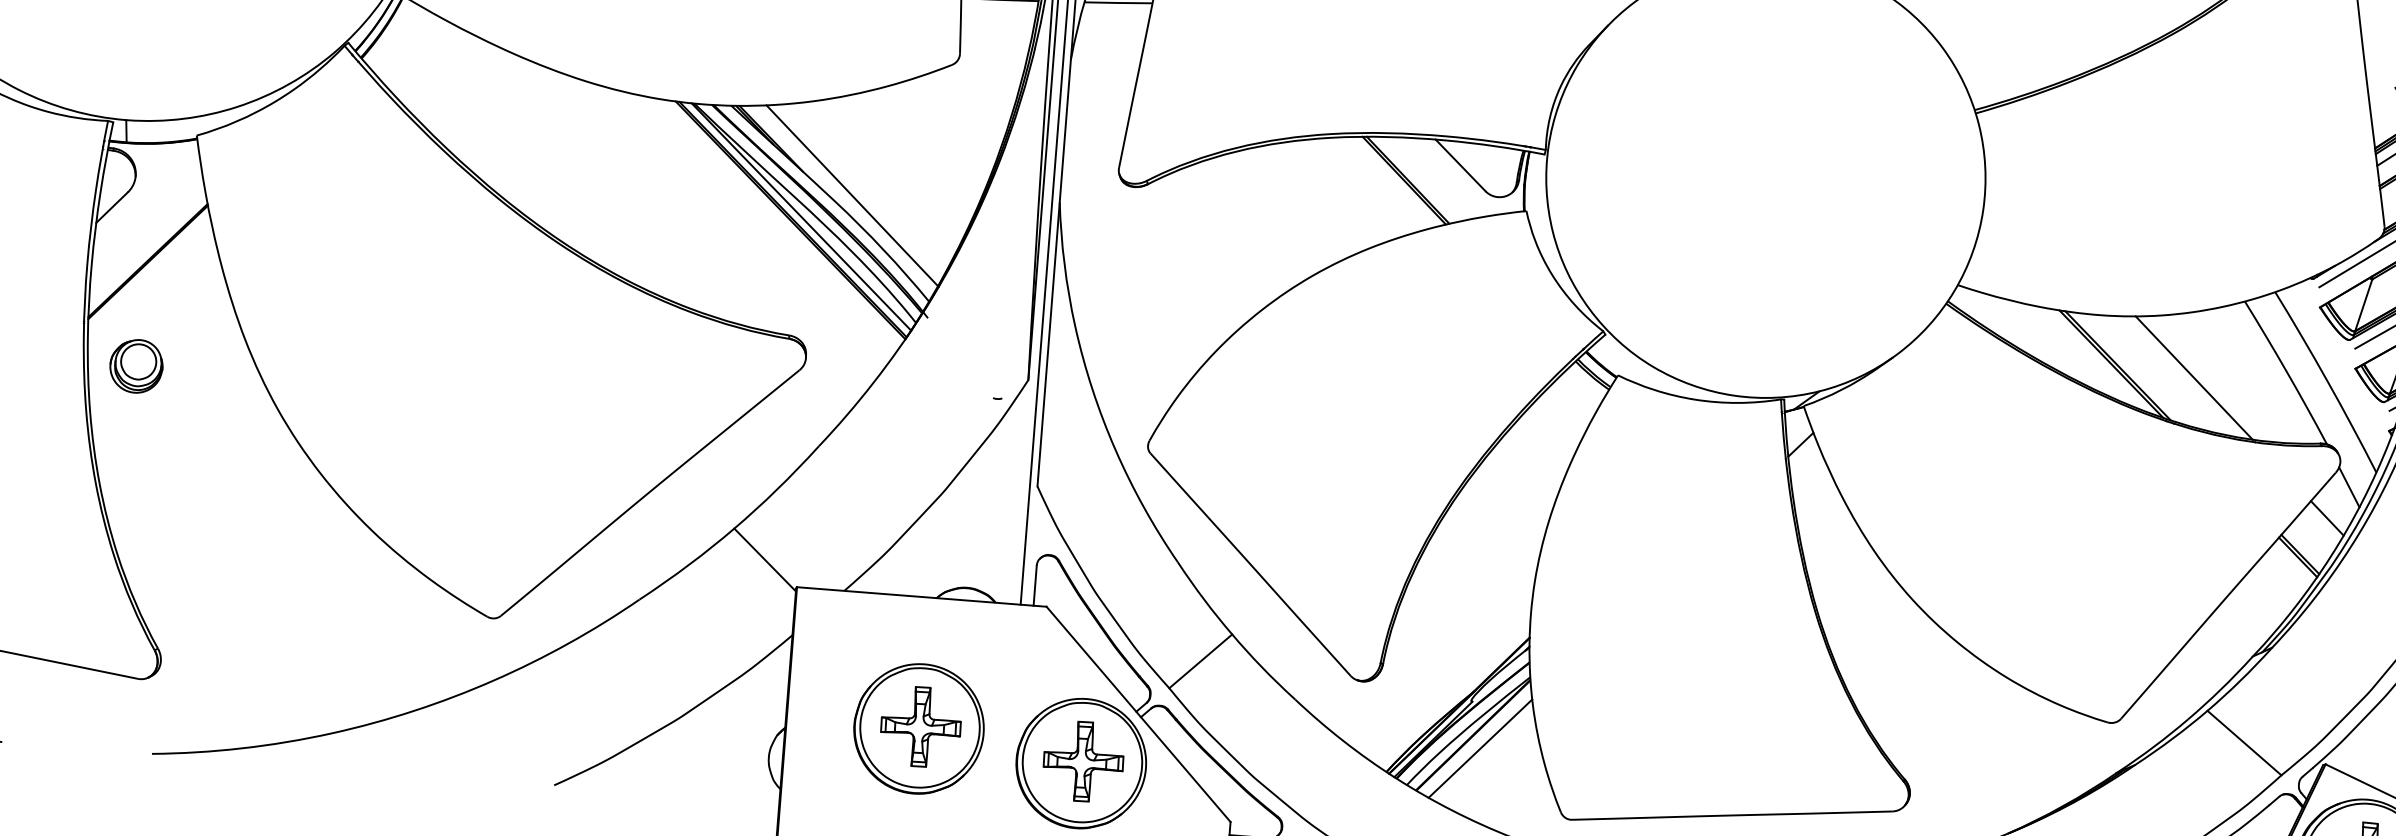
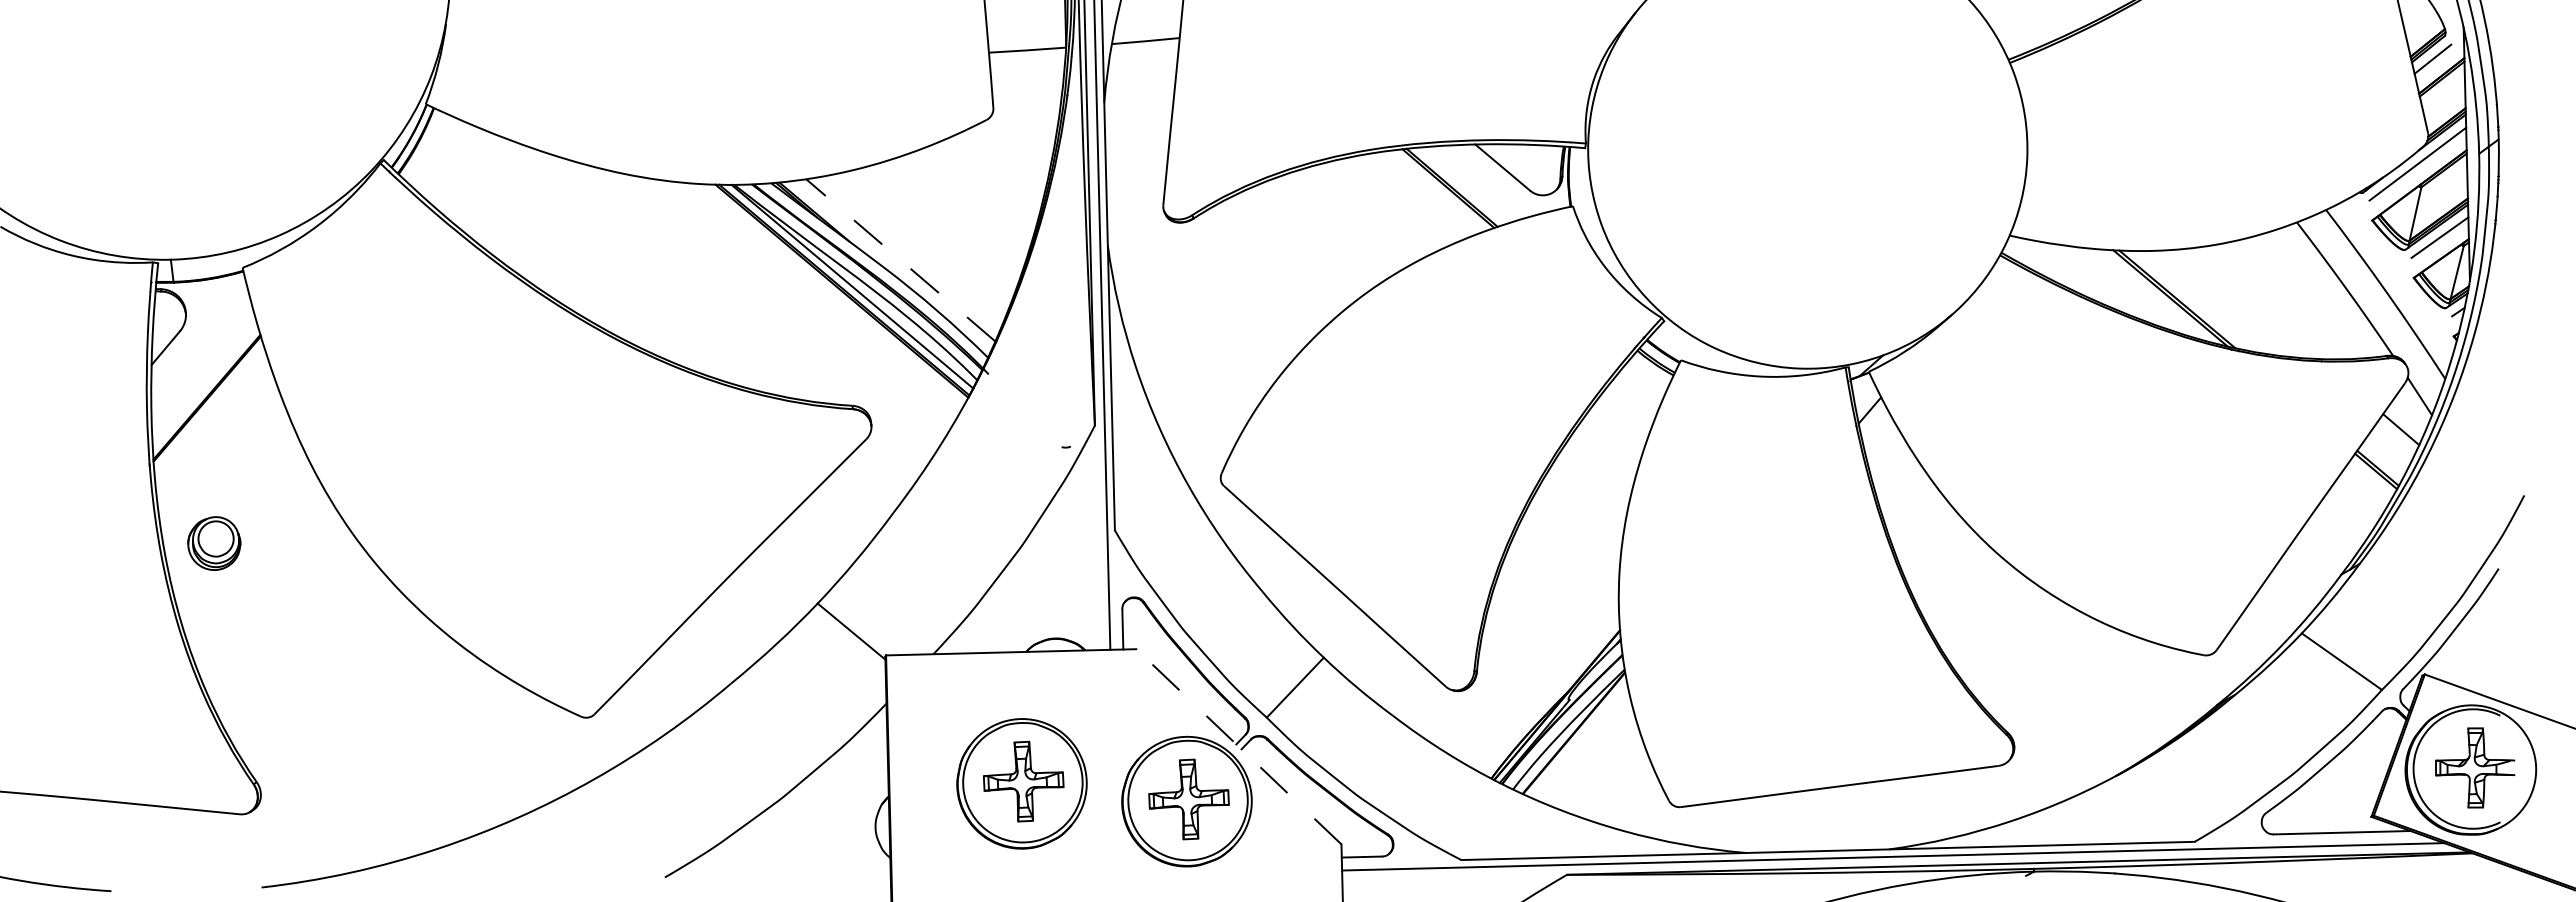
line: (851, 195) -> (900, 260), solid -> dashed
part: (136, 366) -> (214, 543), moved
line: (2193, 377) -> (2253, 303), removed
line: (1138, 714) -> (1238, 746), solid -> dashed
line: (1479, 748) -> (1581, 745), removed

